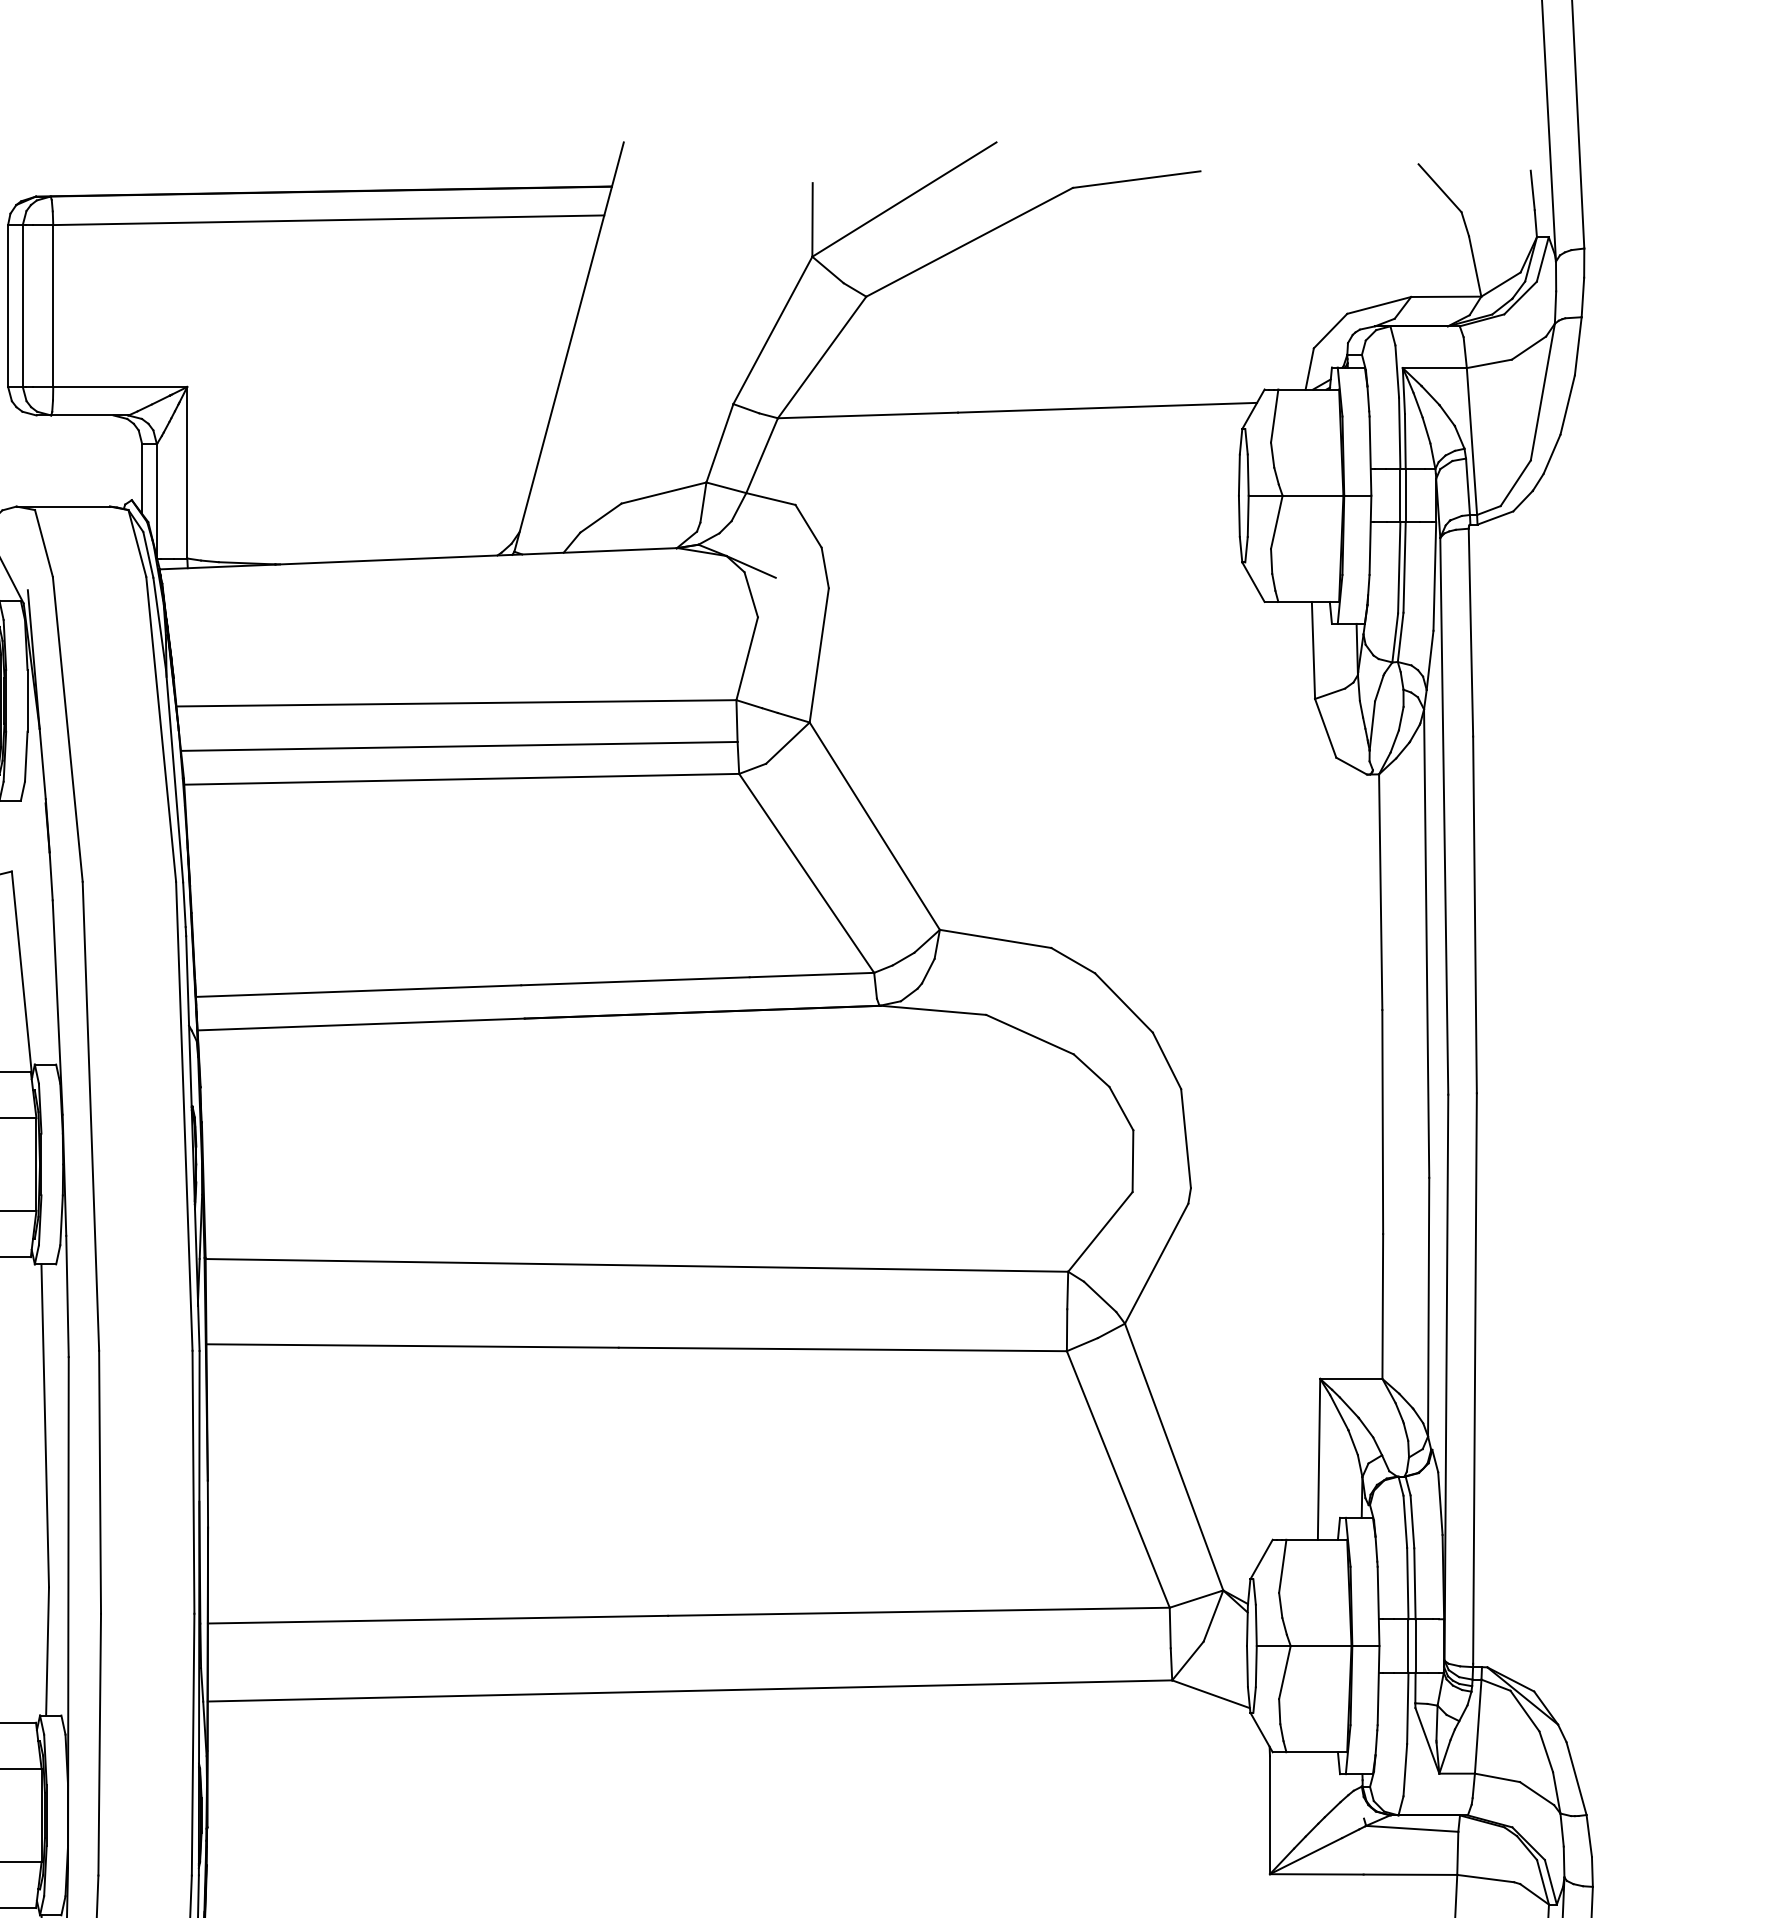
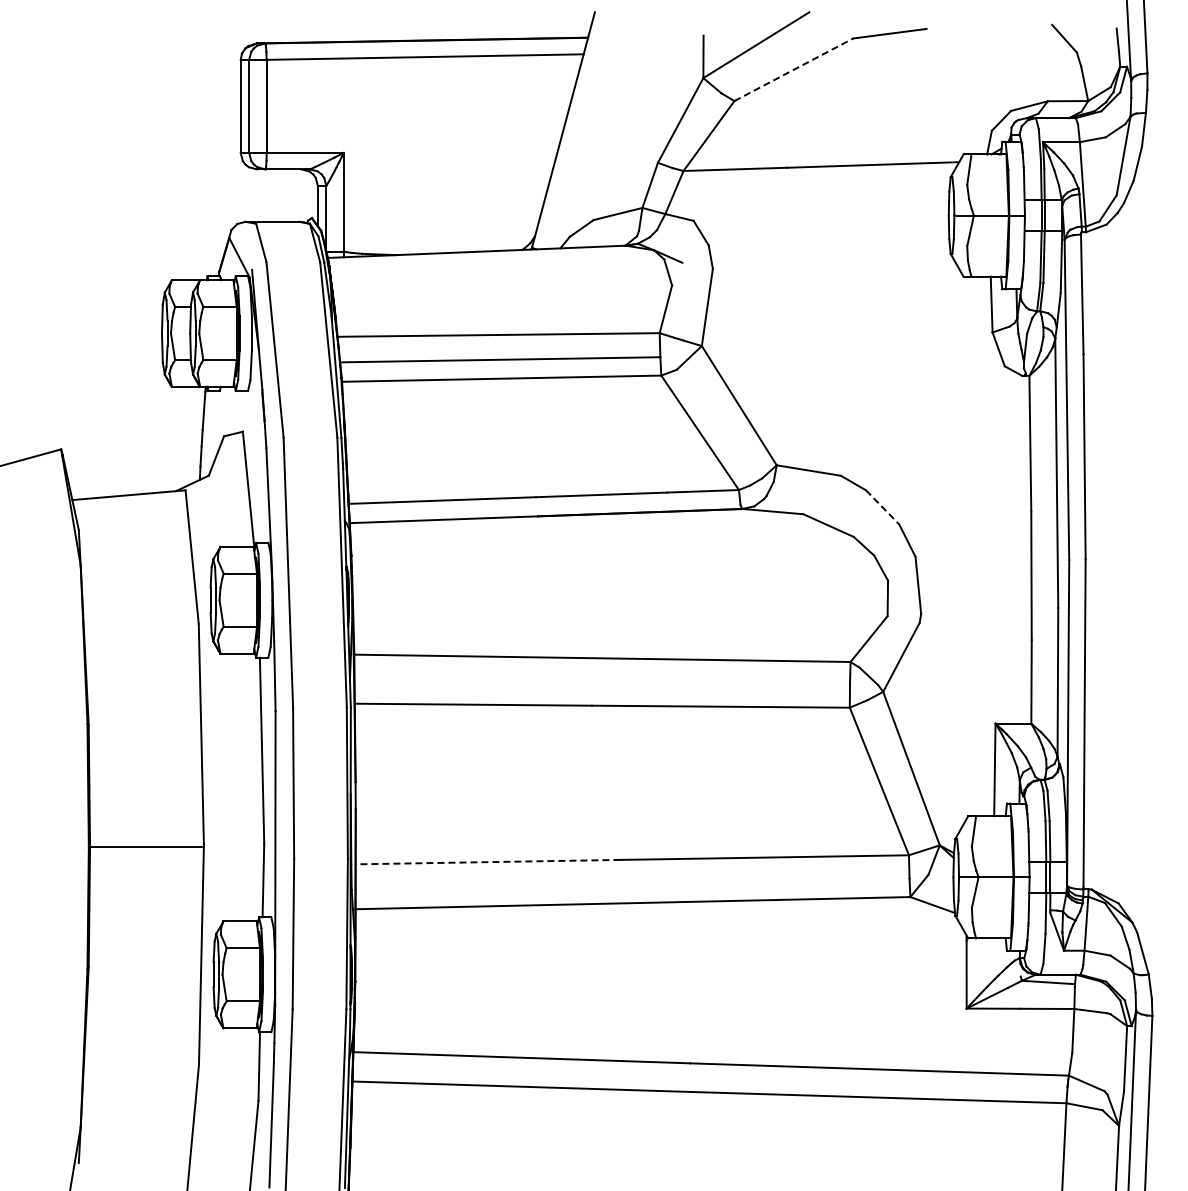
line: (970, 241) -> (794, 69), solid -> dashed
line: (1123, 1003) -> (882, 507), solid -> dashed
line: (437, 1620) -> (487, 862), solid -> dashed

